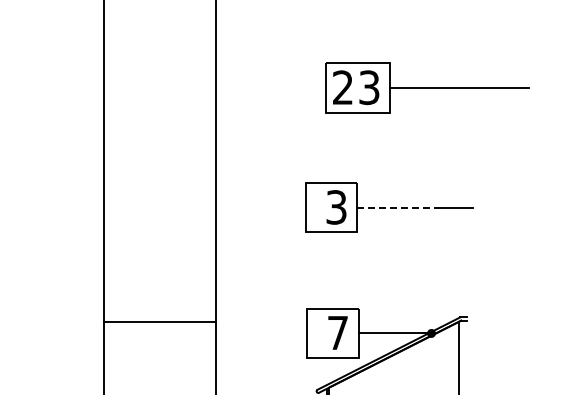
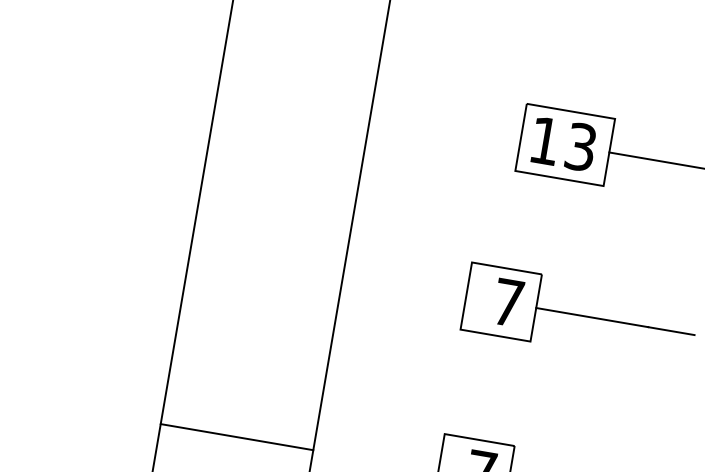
text: (342, 87) -> (544, 140), 23 -> 13
text: (336, 207) -> (508, 302), 3 -> 7
line: (398, 207) -> (592, 317), dashed -> solid
line: (159, 322) -> (236, 437), moved

